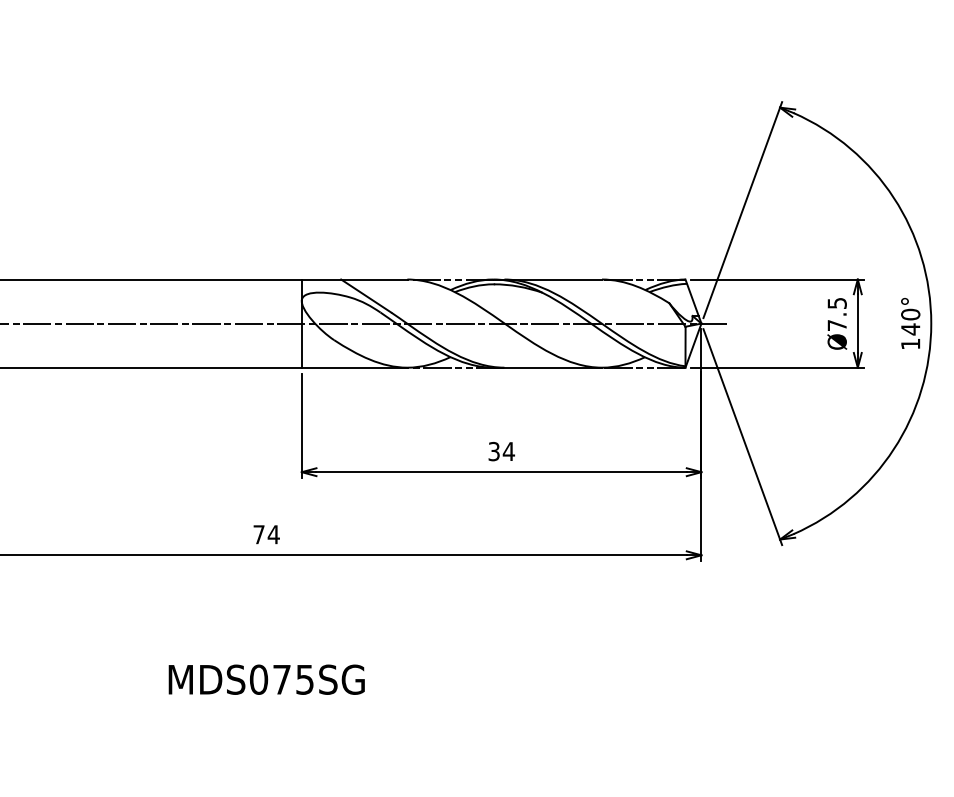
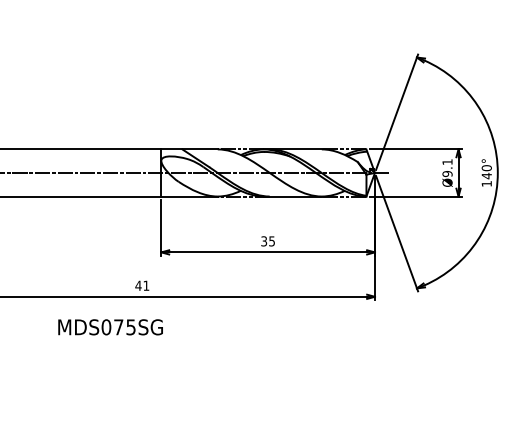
text: (837, 315) -> (447, 168), Ø7.5 -> Ø9.1
text: (507, 451) -> (271, 241), 34 -> 35
text: (266, 534) -> (142, 285), 74 -> 41
text: (266, 680) -> (110, 327), moved

